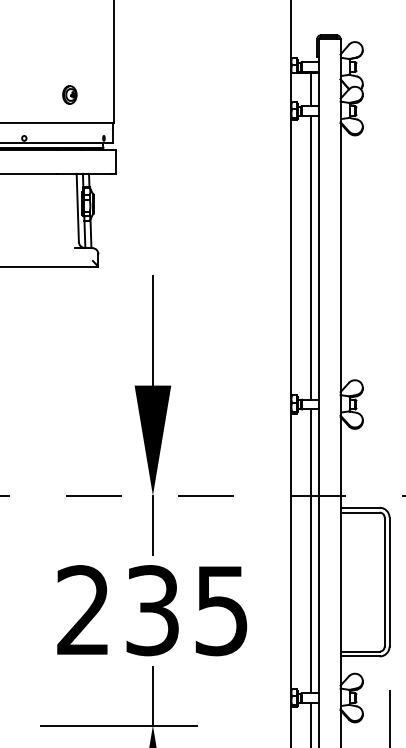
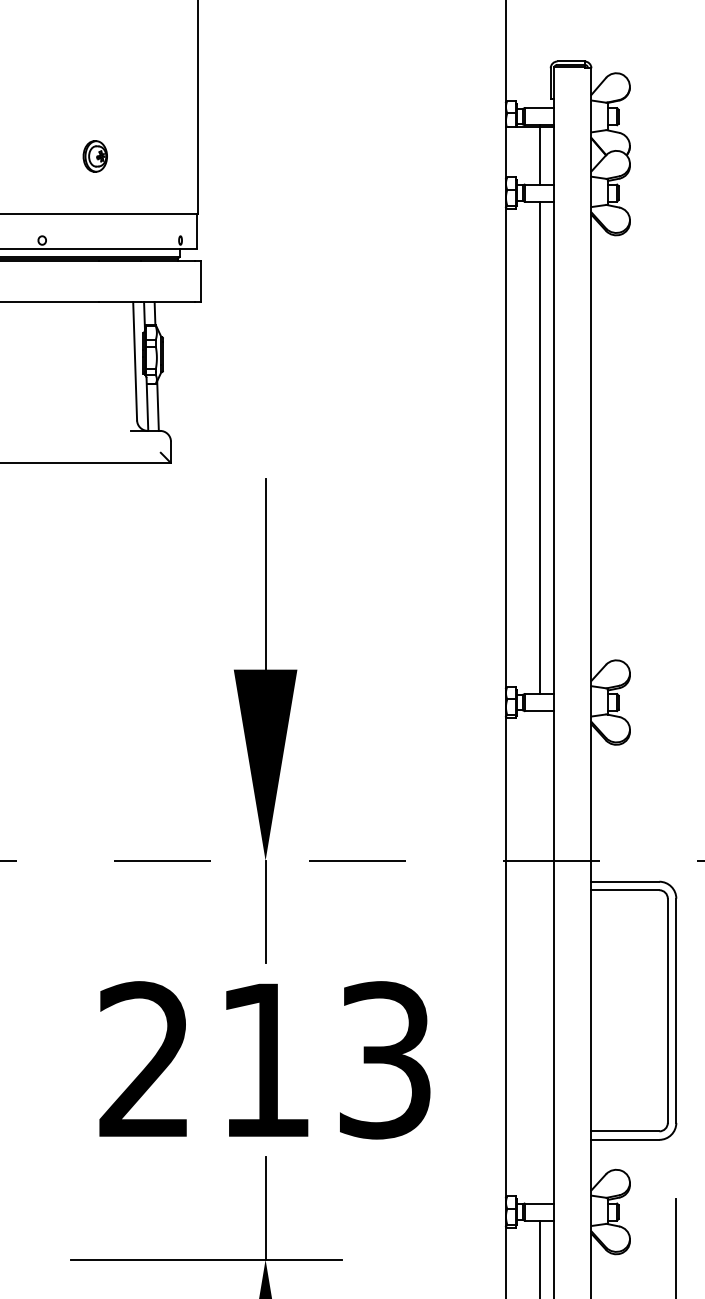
part: (69, 94) -> (94, 155), moved
line: (310, 551) -> (539, 957), removed
text: (186, 610) -> (323, 1060), 235 -> 213

